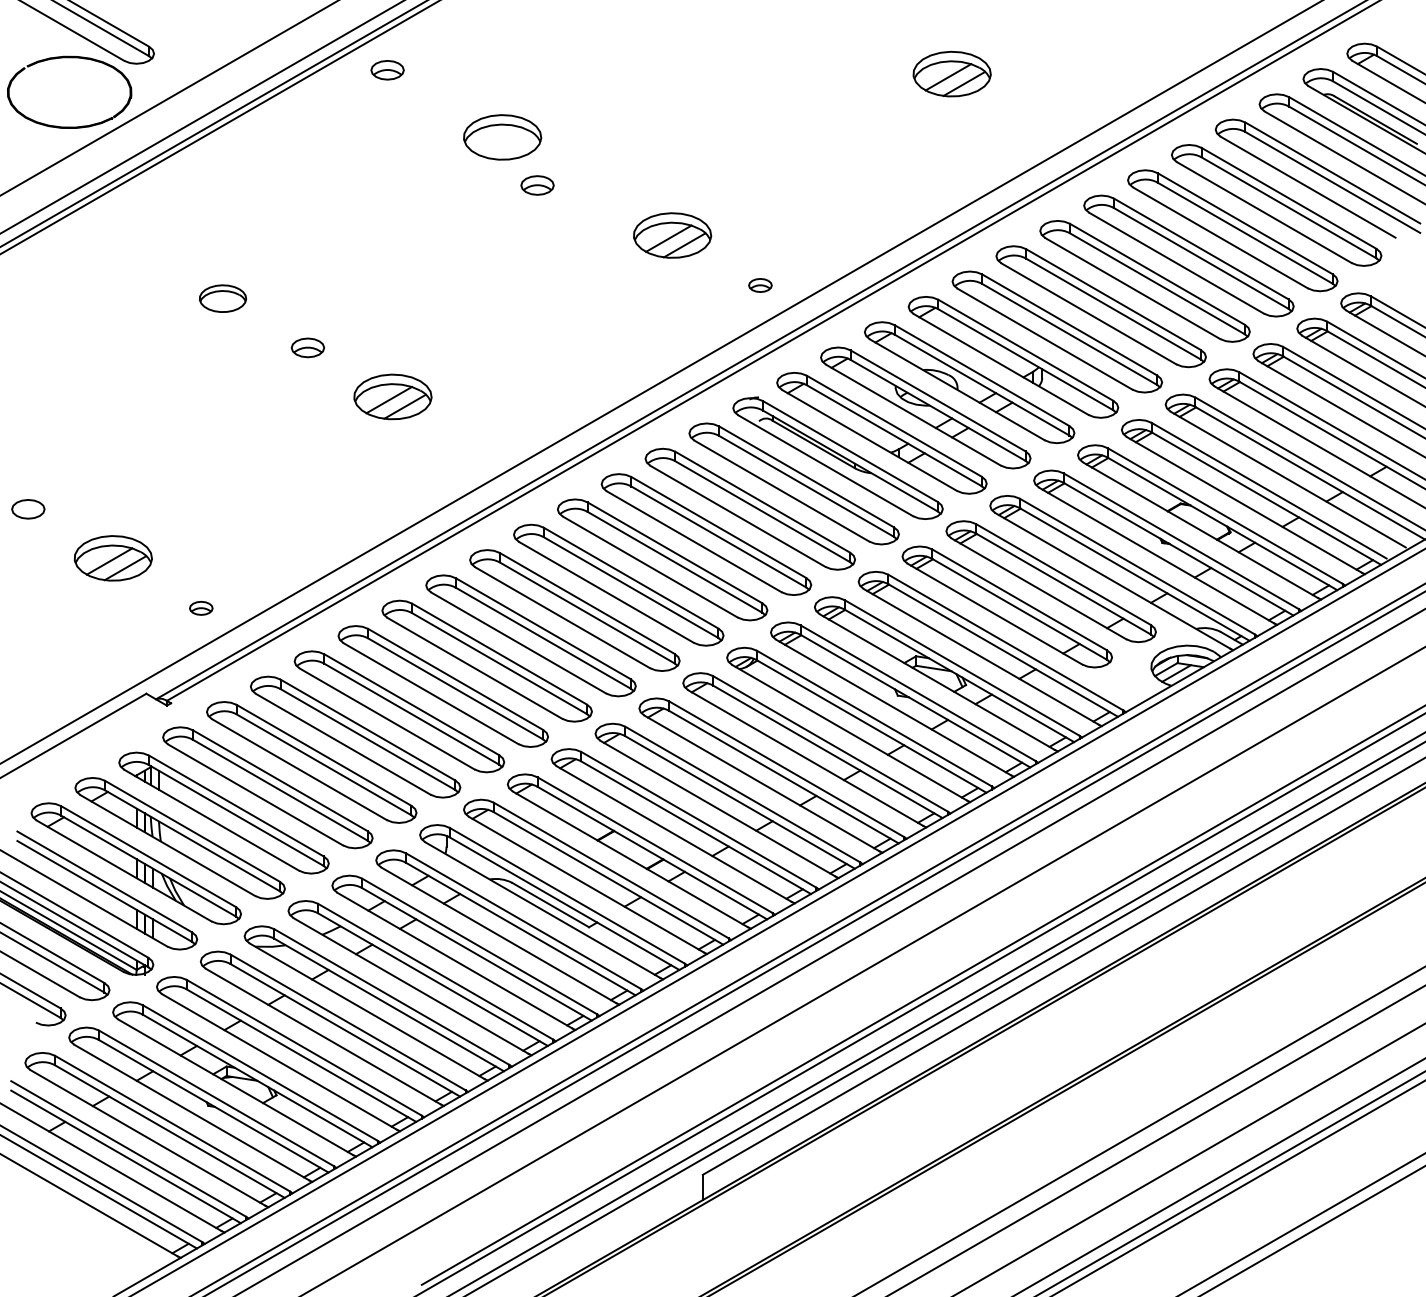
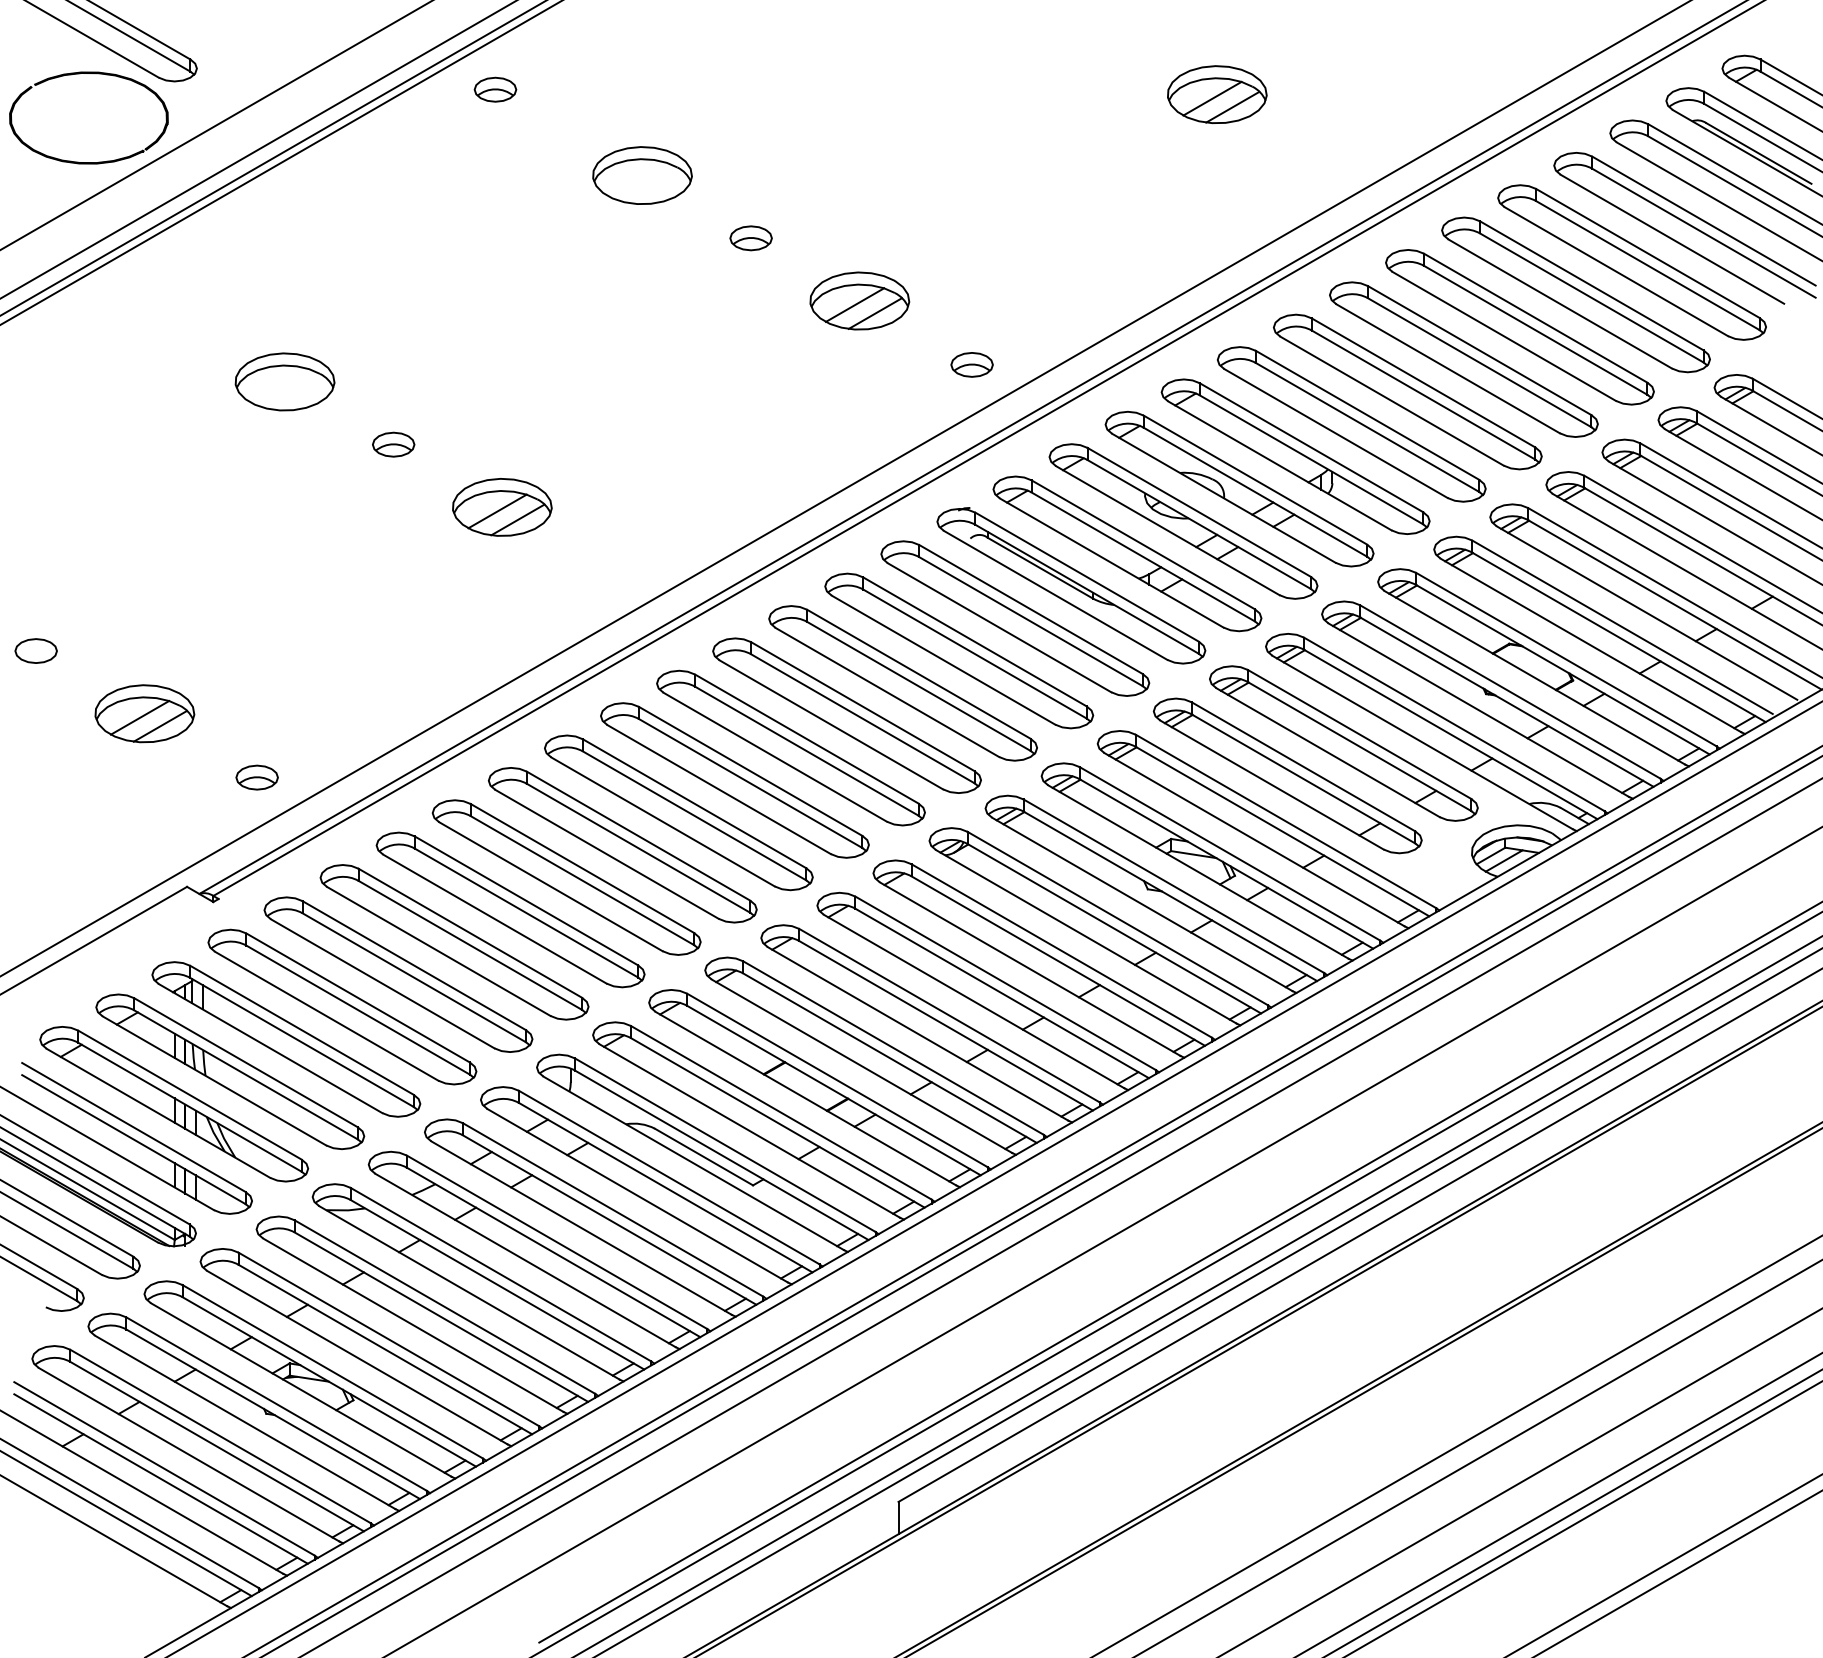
part: (537, 185) -> (751, 238), moved
part: (760, 285) -> (972, 364), size x1.43
part: (222, 298) -> (284, 381), size x1.67
part: (201, 608) -> (257, 777), size x1.43

